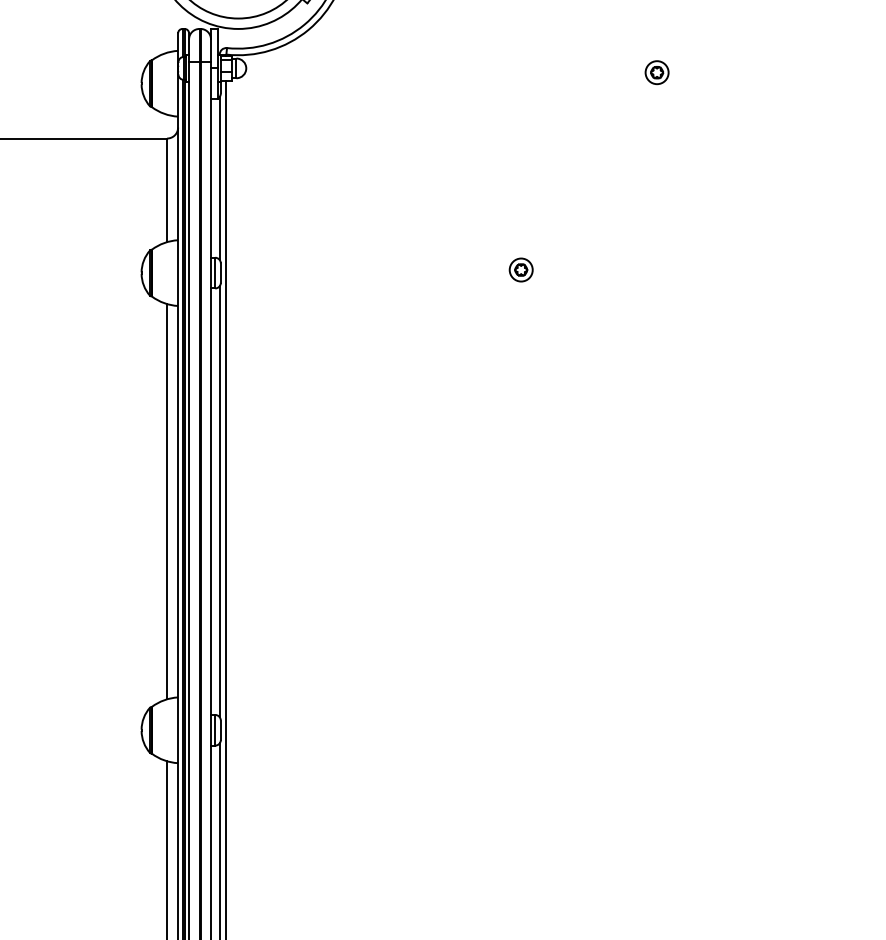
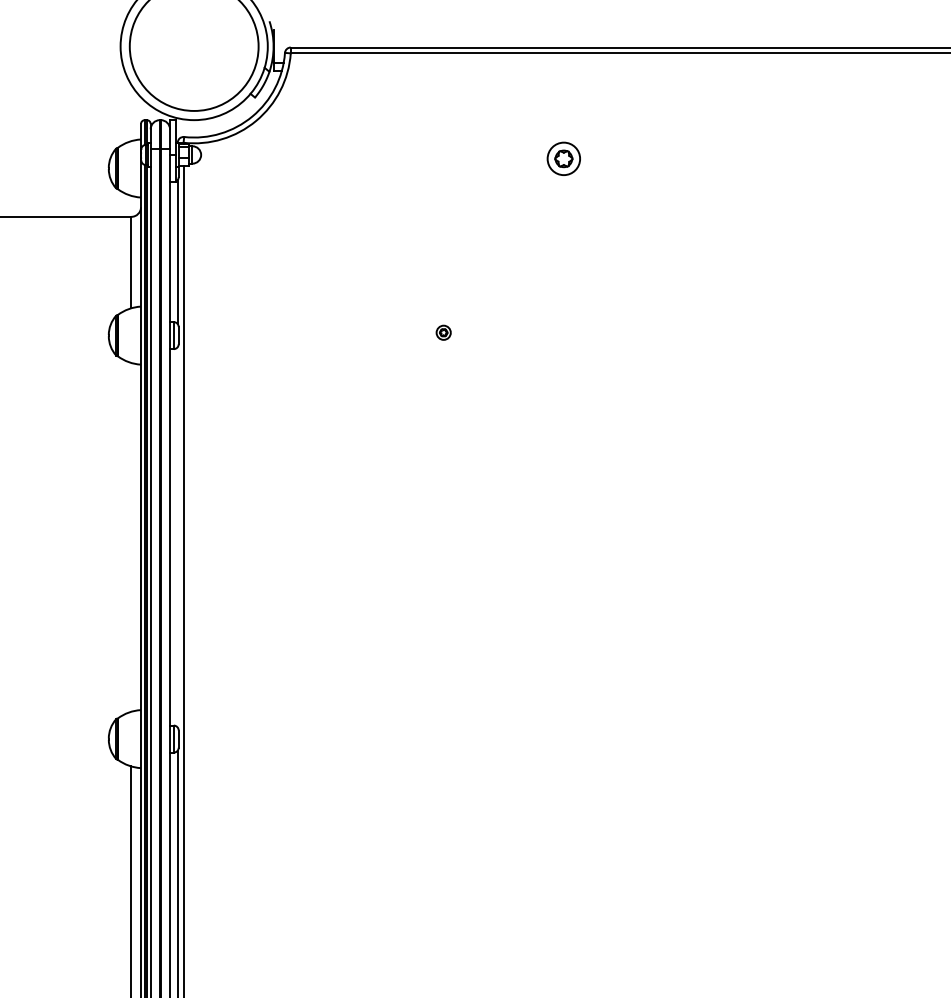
part: (656, 72) -> (563, 158), size x1.6
part: (520, 269) -> (443, 332), size x0.7
line: (167, 501) -> (131, 537), removed
line: (219, 501) -> (177, 537), removed

